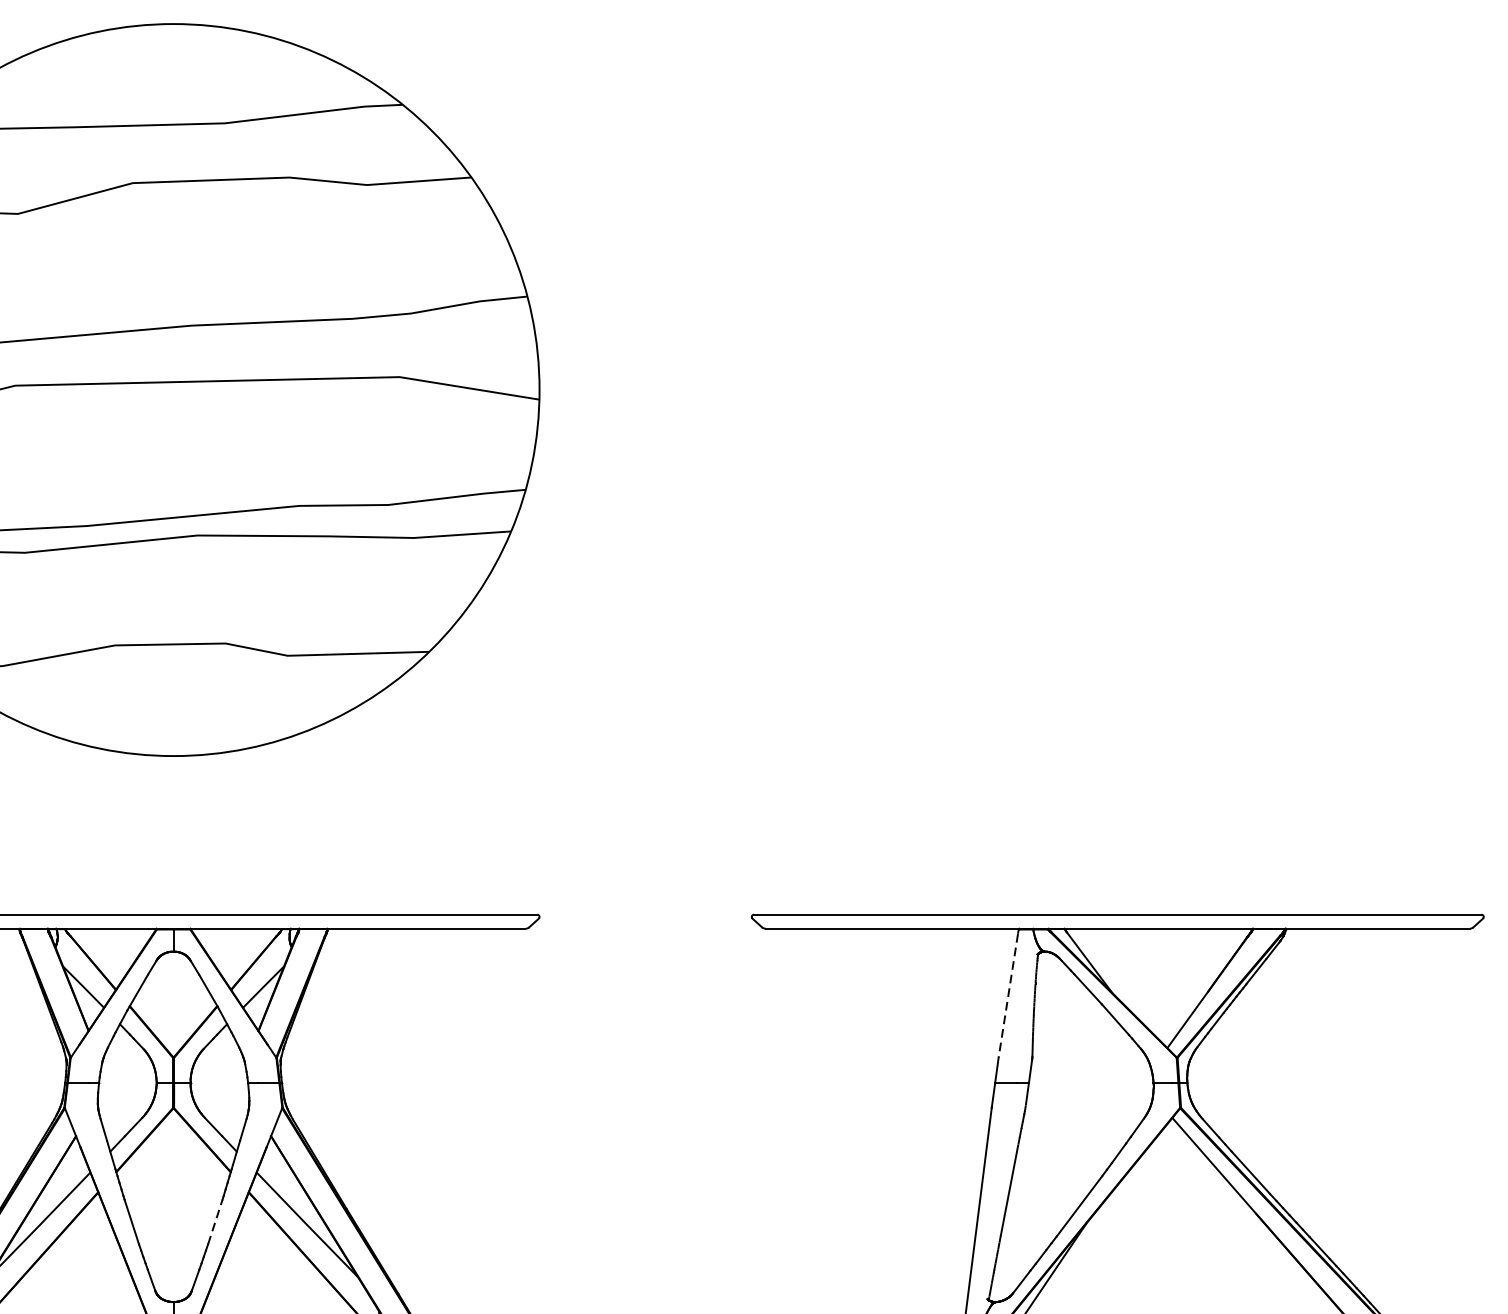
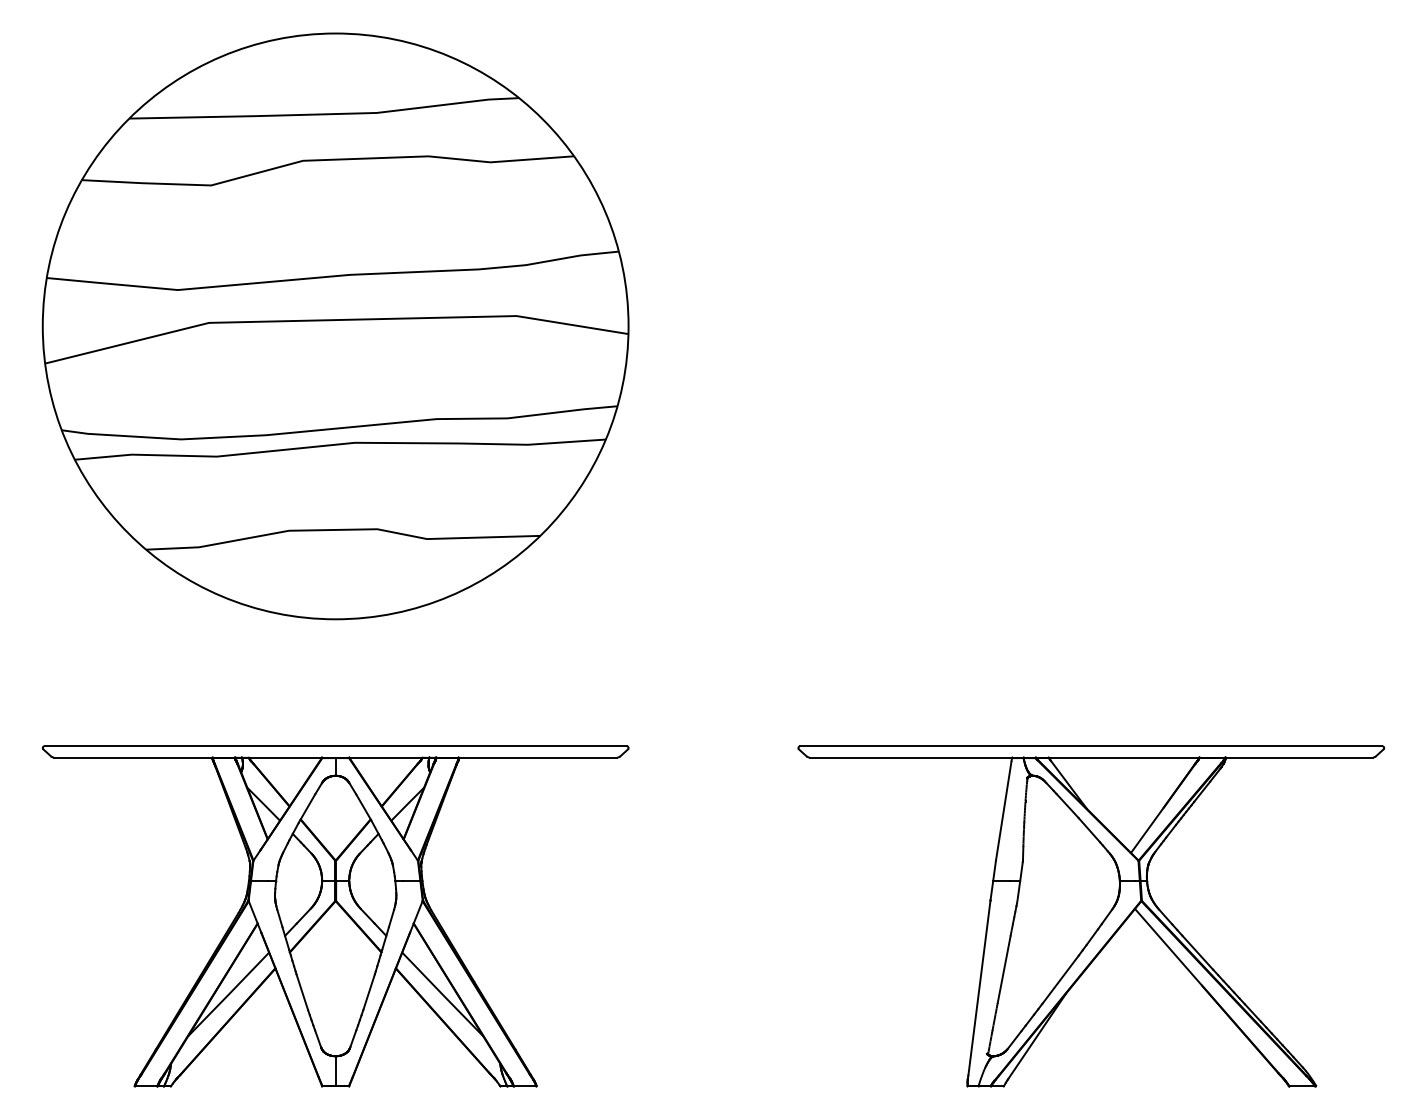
line: (1008, 996) -> (1003, 811), dashed -> solid
line: (215, 1222) -> (369, 992), dashed -> solid

